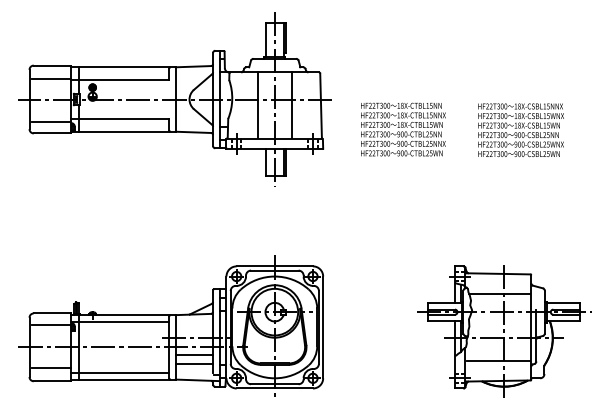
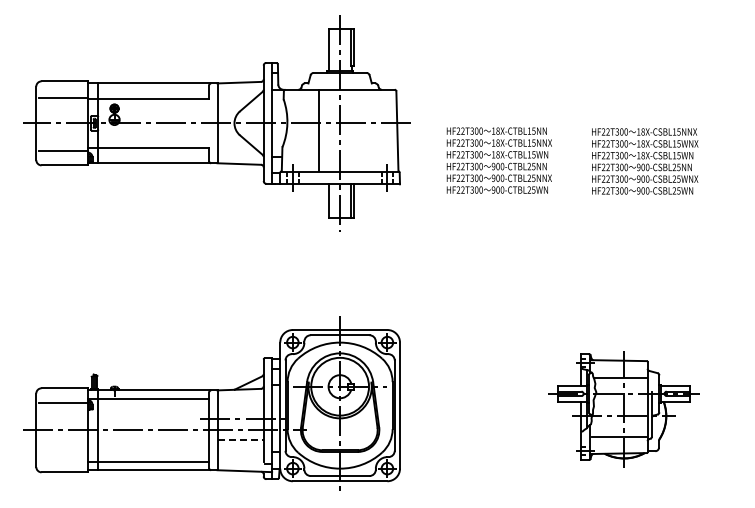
line: (292, 104) -> (361, 129), removed
part: (503, 331) -> (623, 410), size x0.7
line: (195, 355) -> (241, 440), solid -> dashed
line: (194, 363) -> (240, 450), removed
line: (50, 367) -> (62, 455), removed

